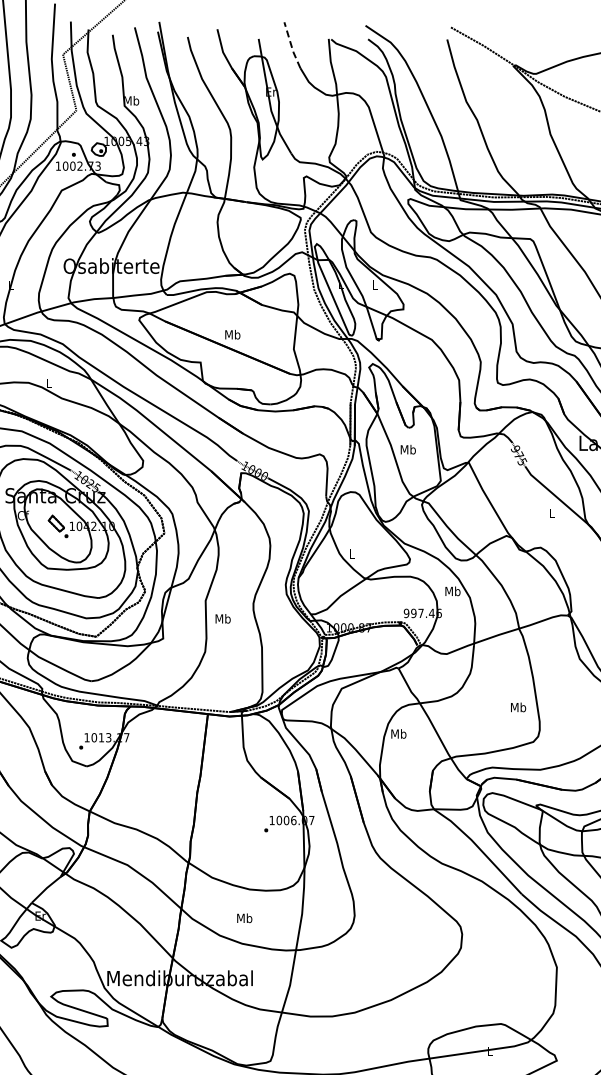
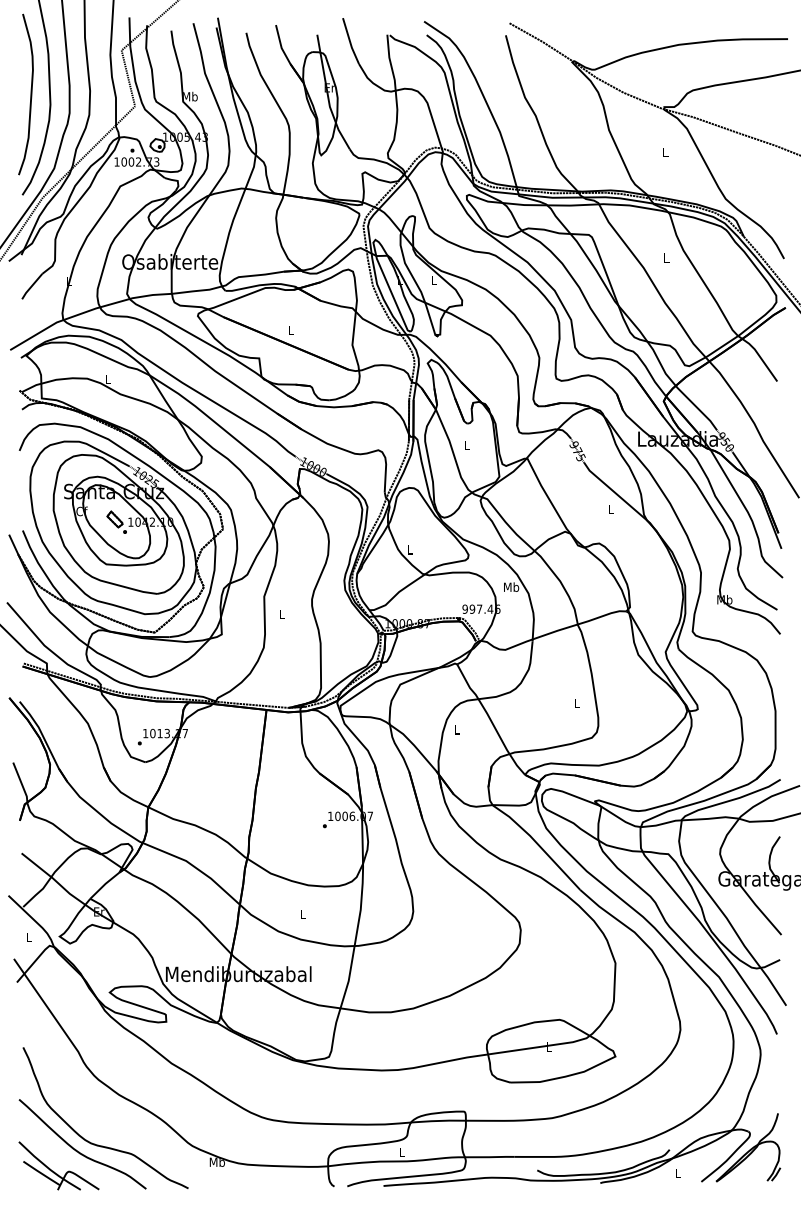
line: (291, 46) -> (350, 42), dashed -> solid
text: (231, 334) -> (290, 330), Mb -> L
text: (407, 449) -> (466, 445), Mb -> L
text: (222, 618) -> (281, 614), Mb -> L
text: (517, 707) -> (576, 703), Mb -> L
text: (397, 733) -> (456, 729), Mb -> L
text: (243, 917) -> (302, 913), Mb -> L

